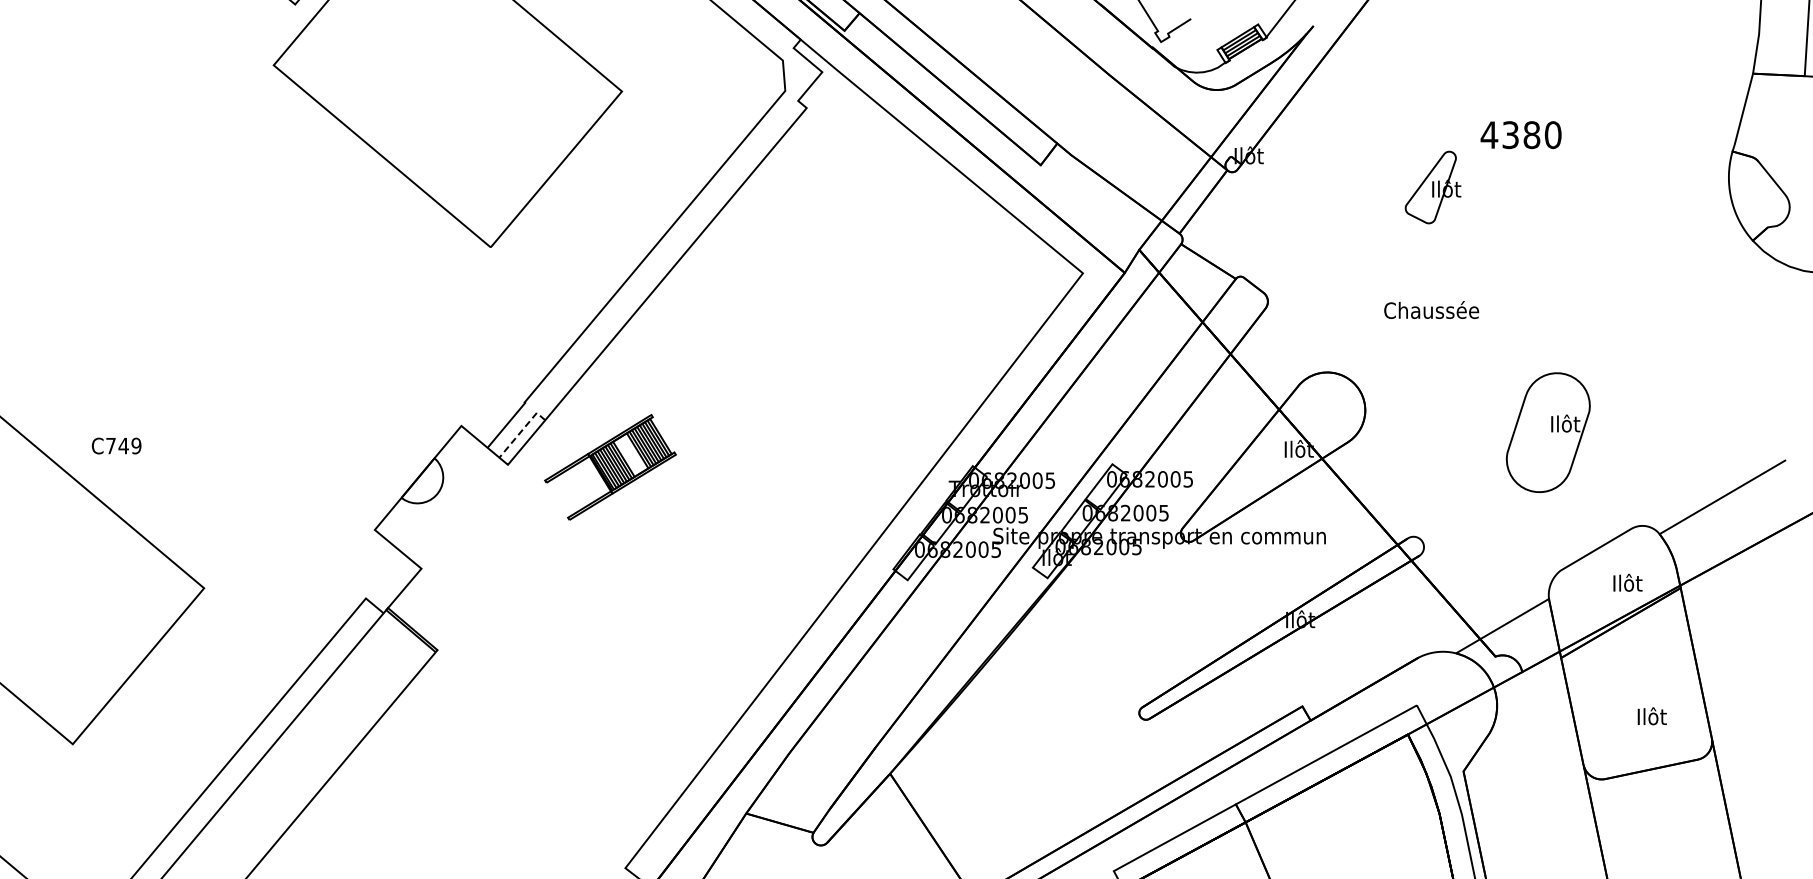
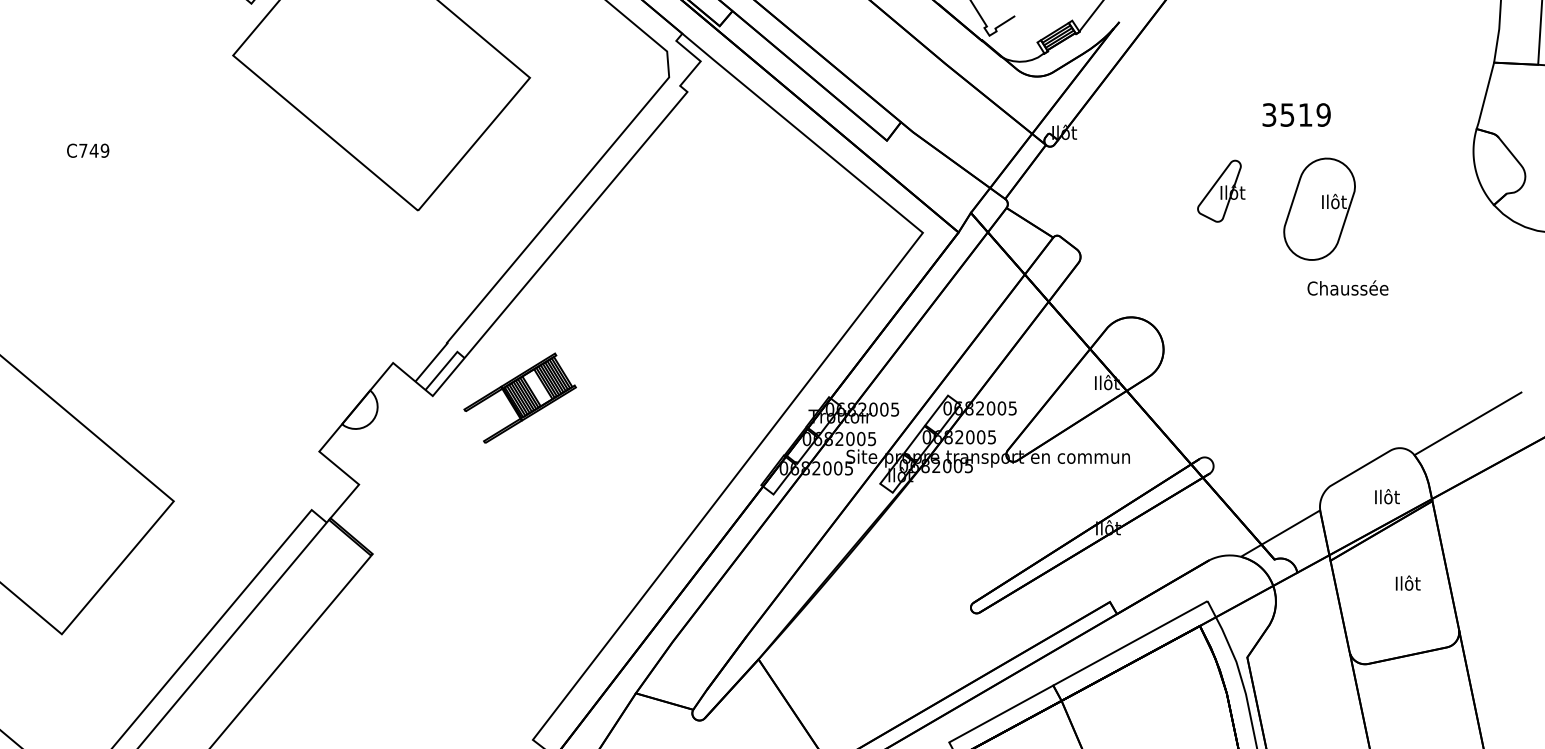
text: (1520, 135) -> (1295, 115), 4380 -> 3519
part: (1432, 187) -> (1220, 191), moved
text: (1431, 309) -> (1347, 287), moved
line: (522, 430) -> (445, 366), dashed -> solid
part: (1547, 432) -> (1318, 209), moved
text: (116, 445) -> (88, 150), moved
text: (1651, 716) -> (1407, 583), moved

